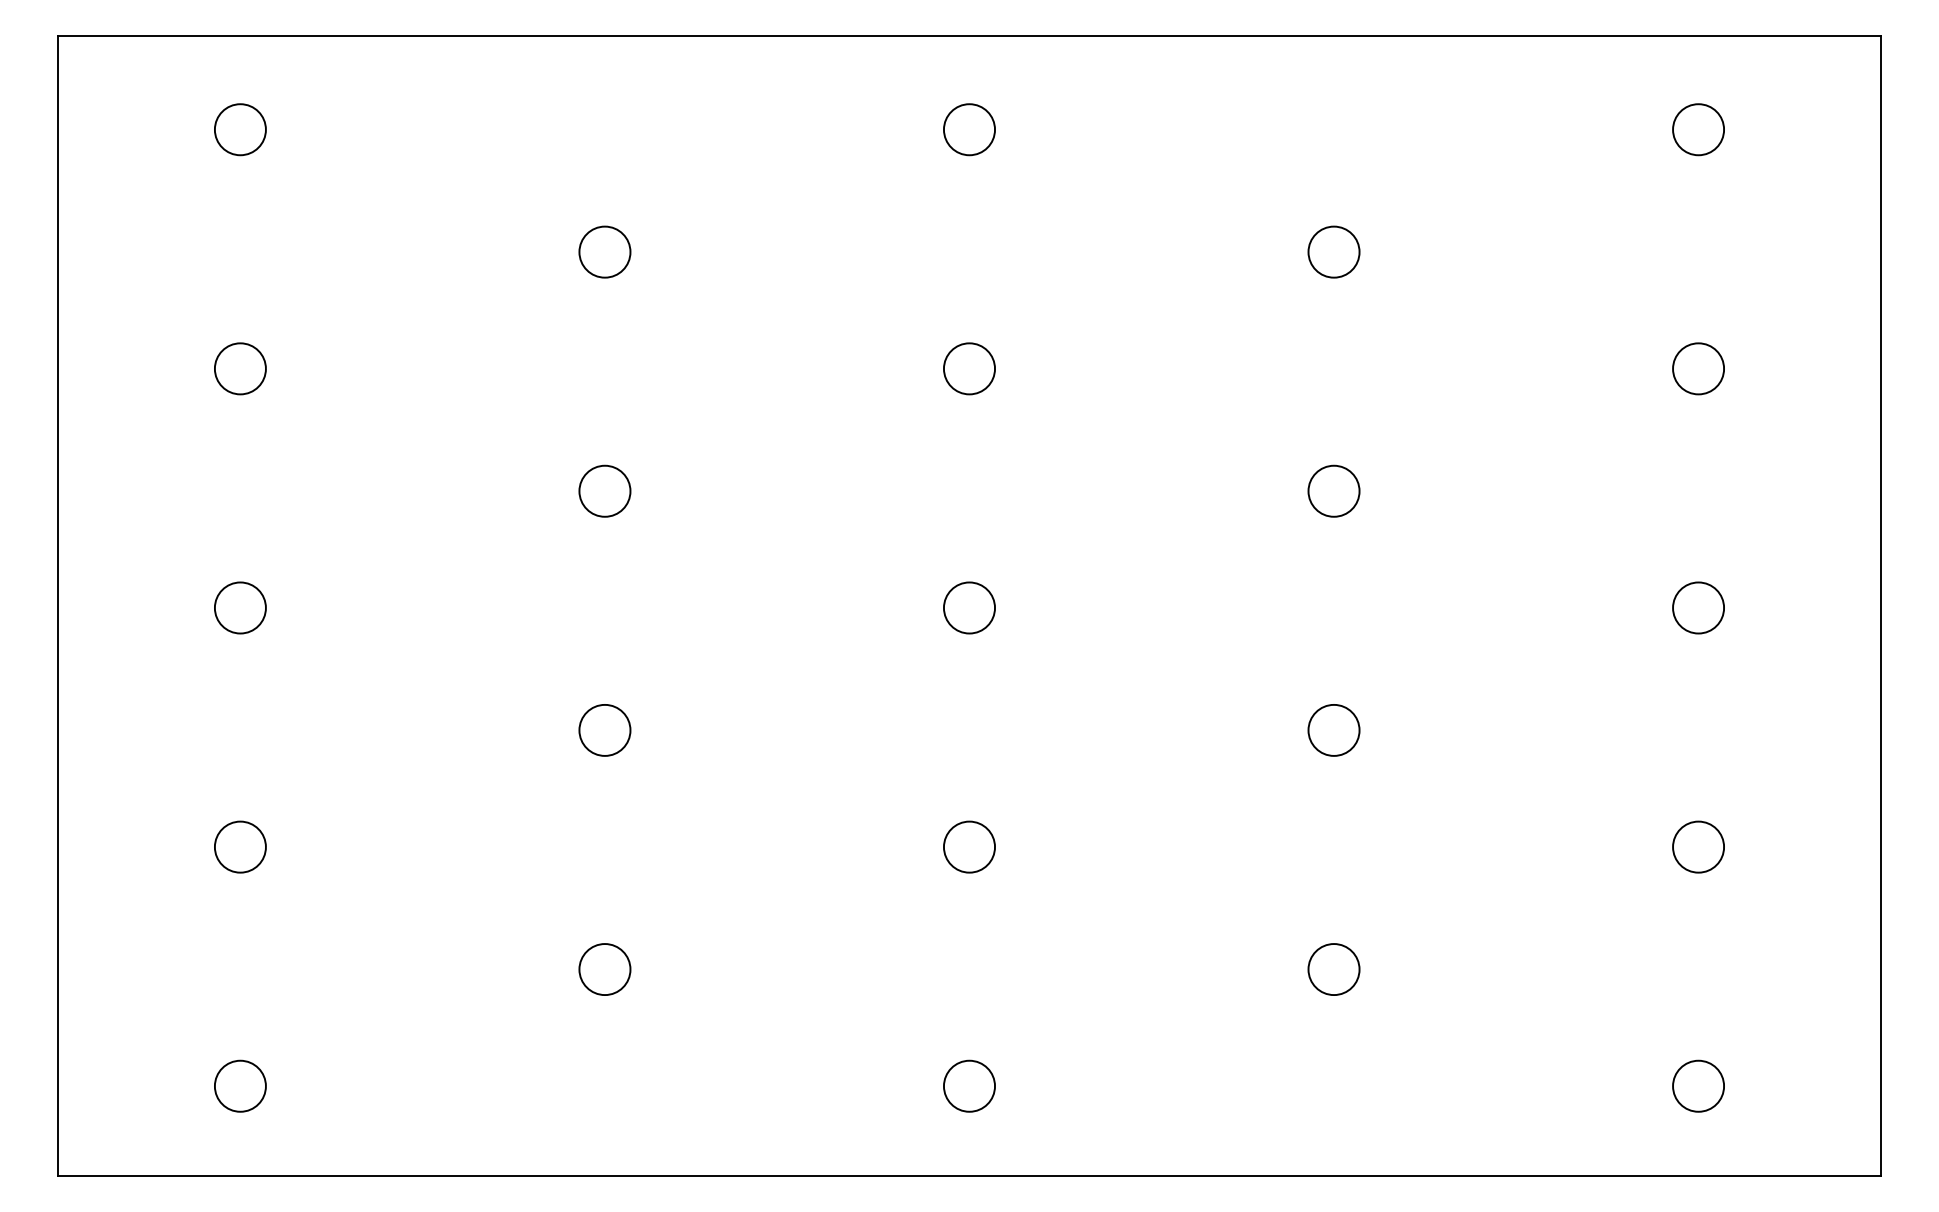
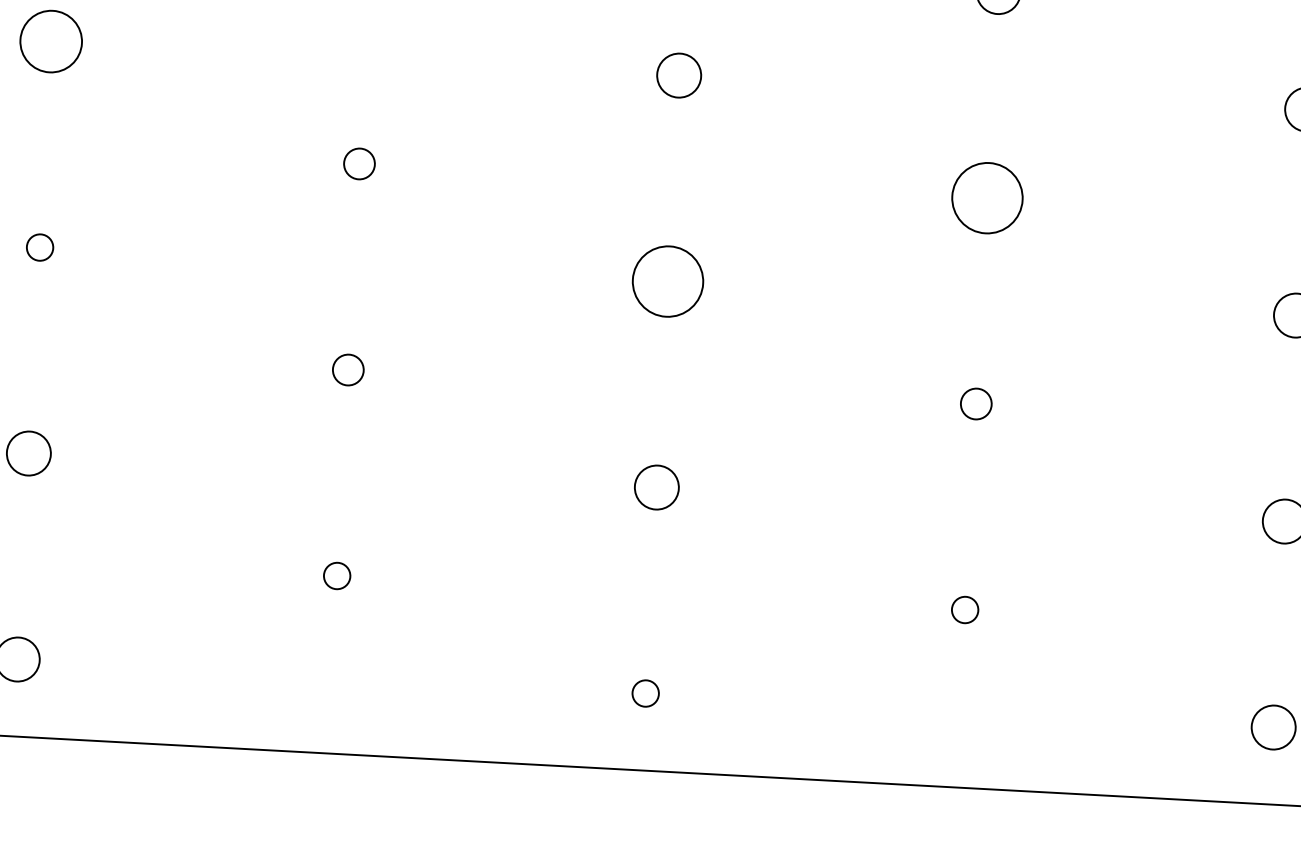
circle: (239, 368) -> (50, 41), size x1.4
circle: (604, 490) -> (359, 163), size x0.7
circle: (1333, 490) -> (987, 197), size x1.6
circle: (240, 607) -> (40, 247), size x0.6
circle: (969, 607) -> (668, 281), size x1.6
circle: (1333, 729) -> (975, 403), size x0.7
circle: (604, 730) -> (347, 370), size x0.7
circle: (604, 969) -> (336, 575), size x0.6
circle: (1333, 969) -> (964, 609), size x0.6
circle: (969, 1085) -> (645, 692), size x0.6

